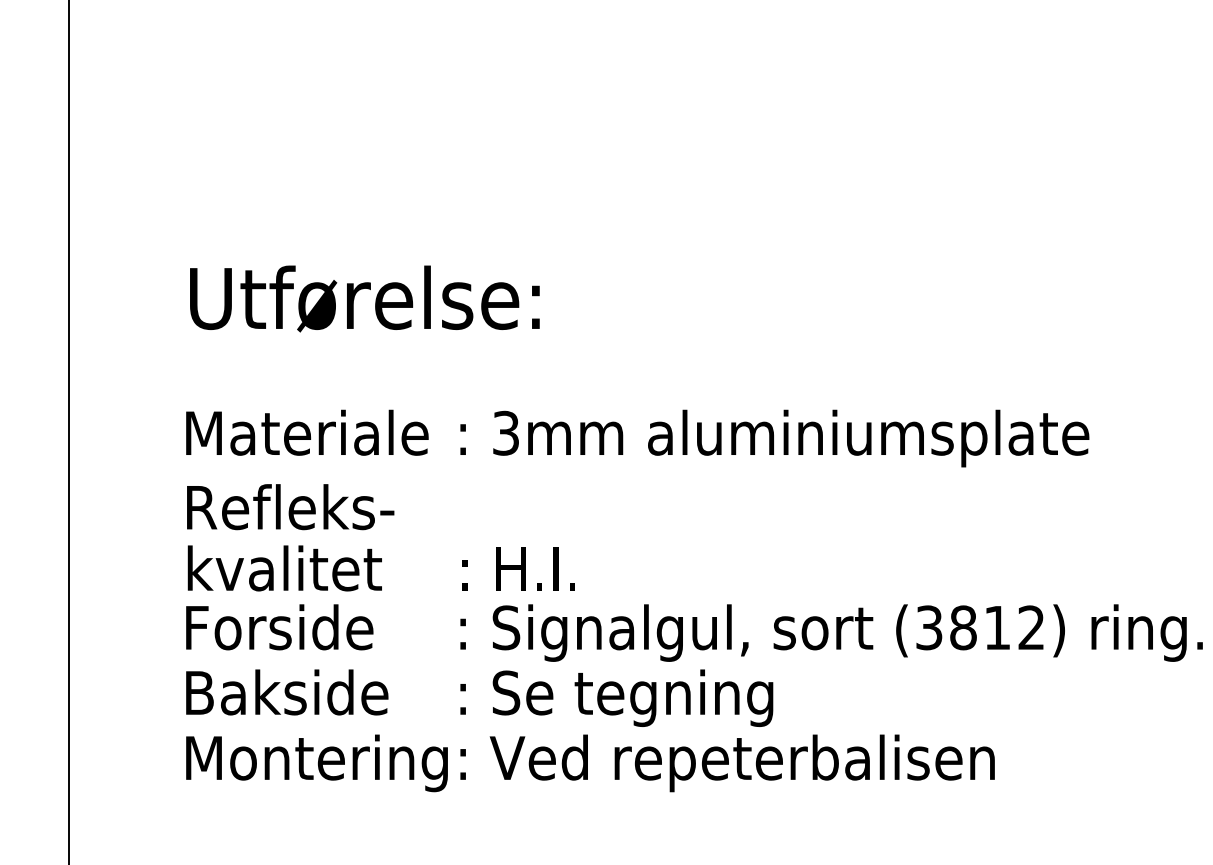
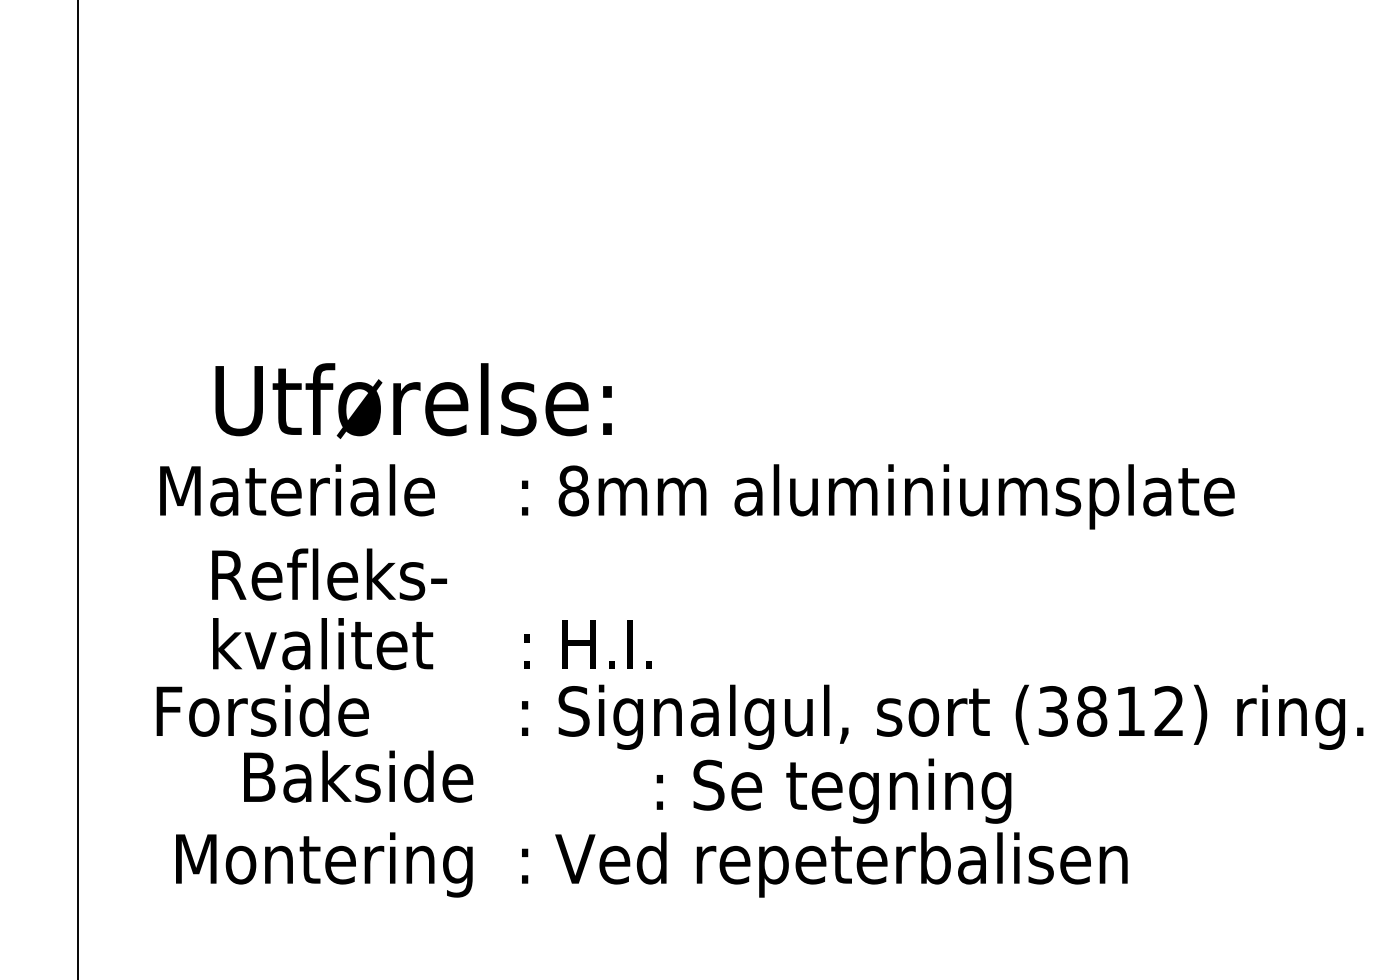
text: (364, 298) -> (413, 400), moved
text: (307, 432) -> (297, 490), moved
text: (505, 433) -> (573, 491), 3mm -> 8mm
text: (279, 627) -> (262, 710), moved
text: (287, 692) -> (358, 776), moved
text: (616, 697) -> (833, 790), moved
text: (316, 763) -> (323, 865), moved

